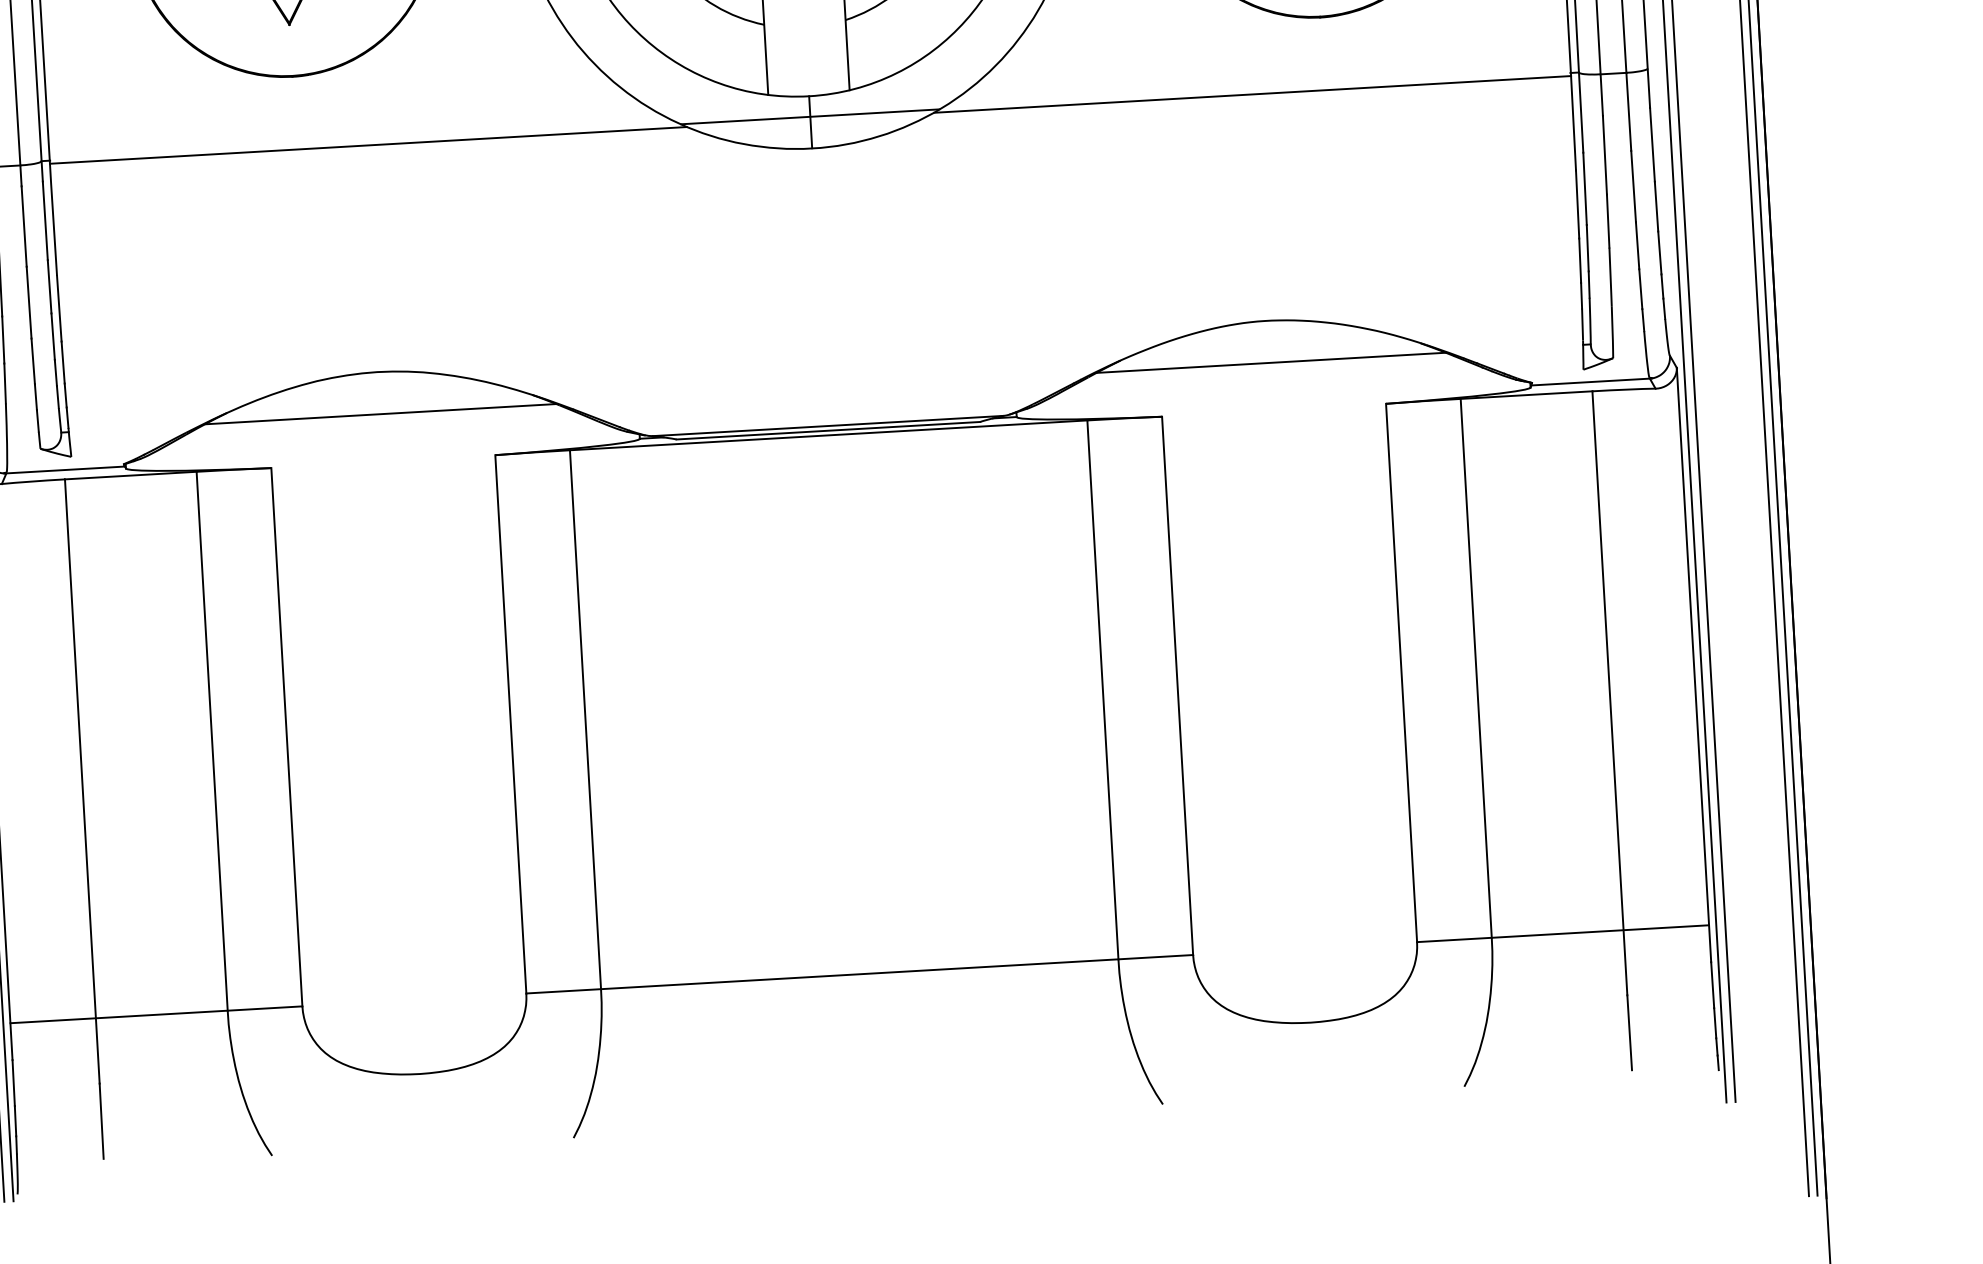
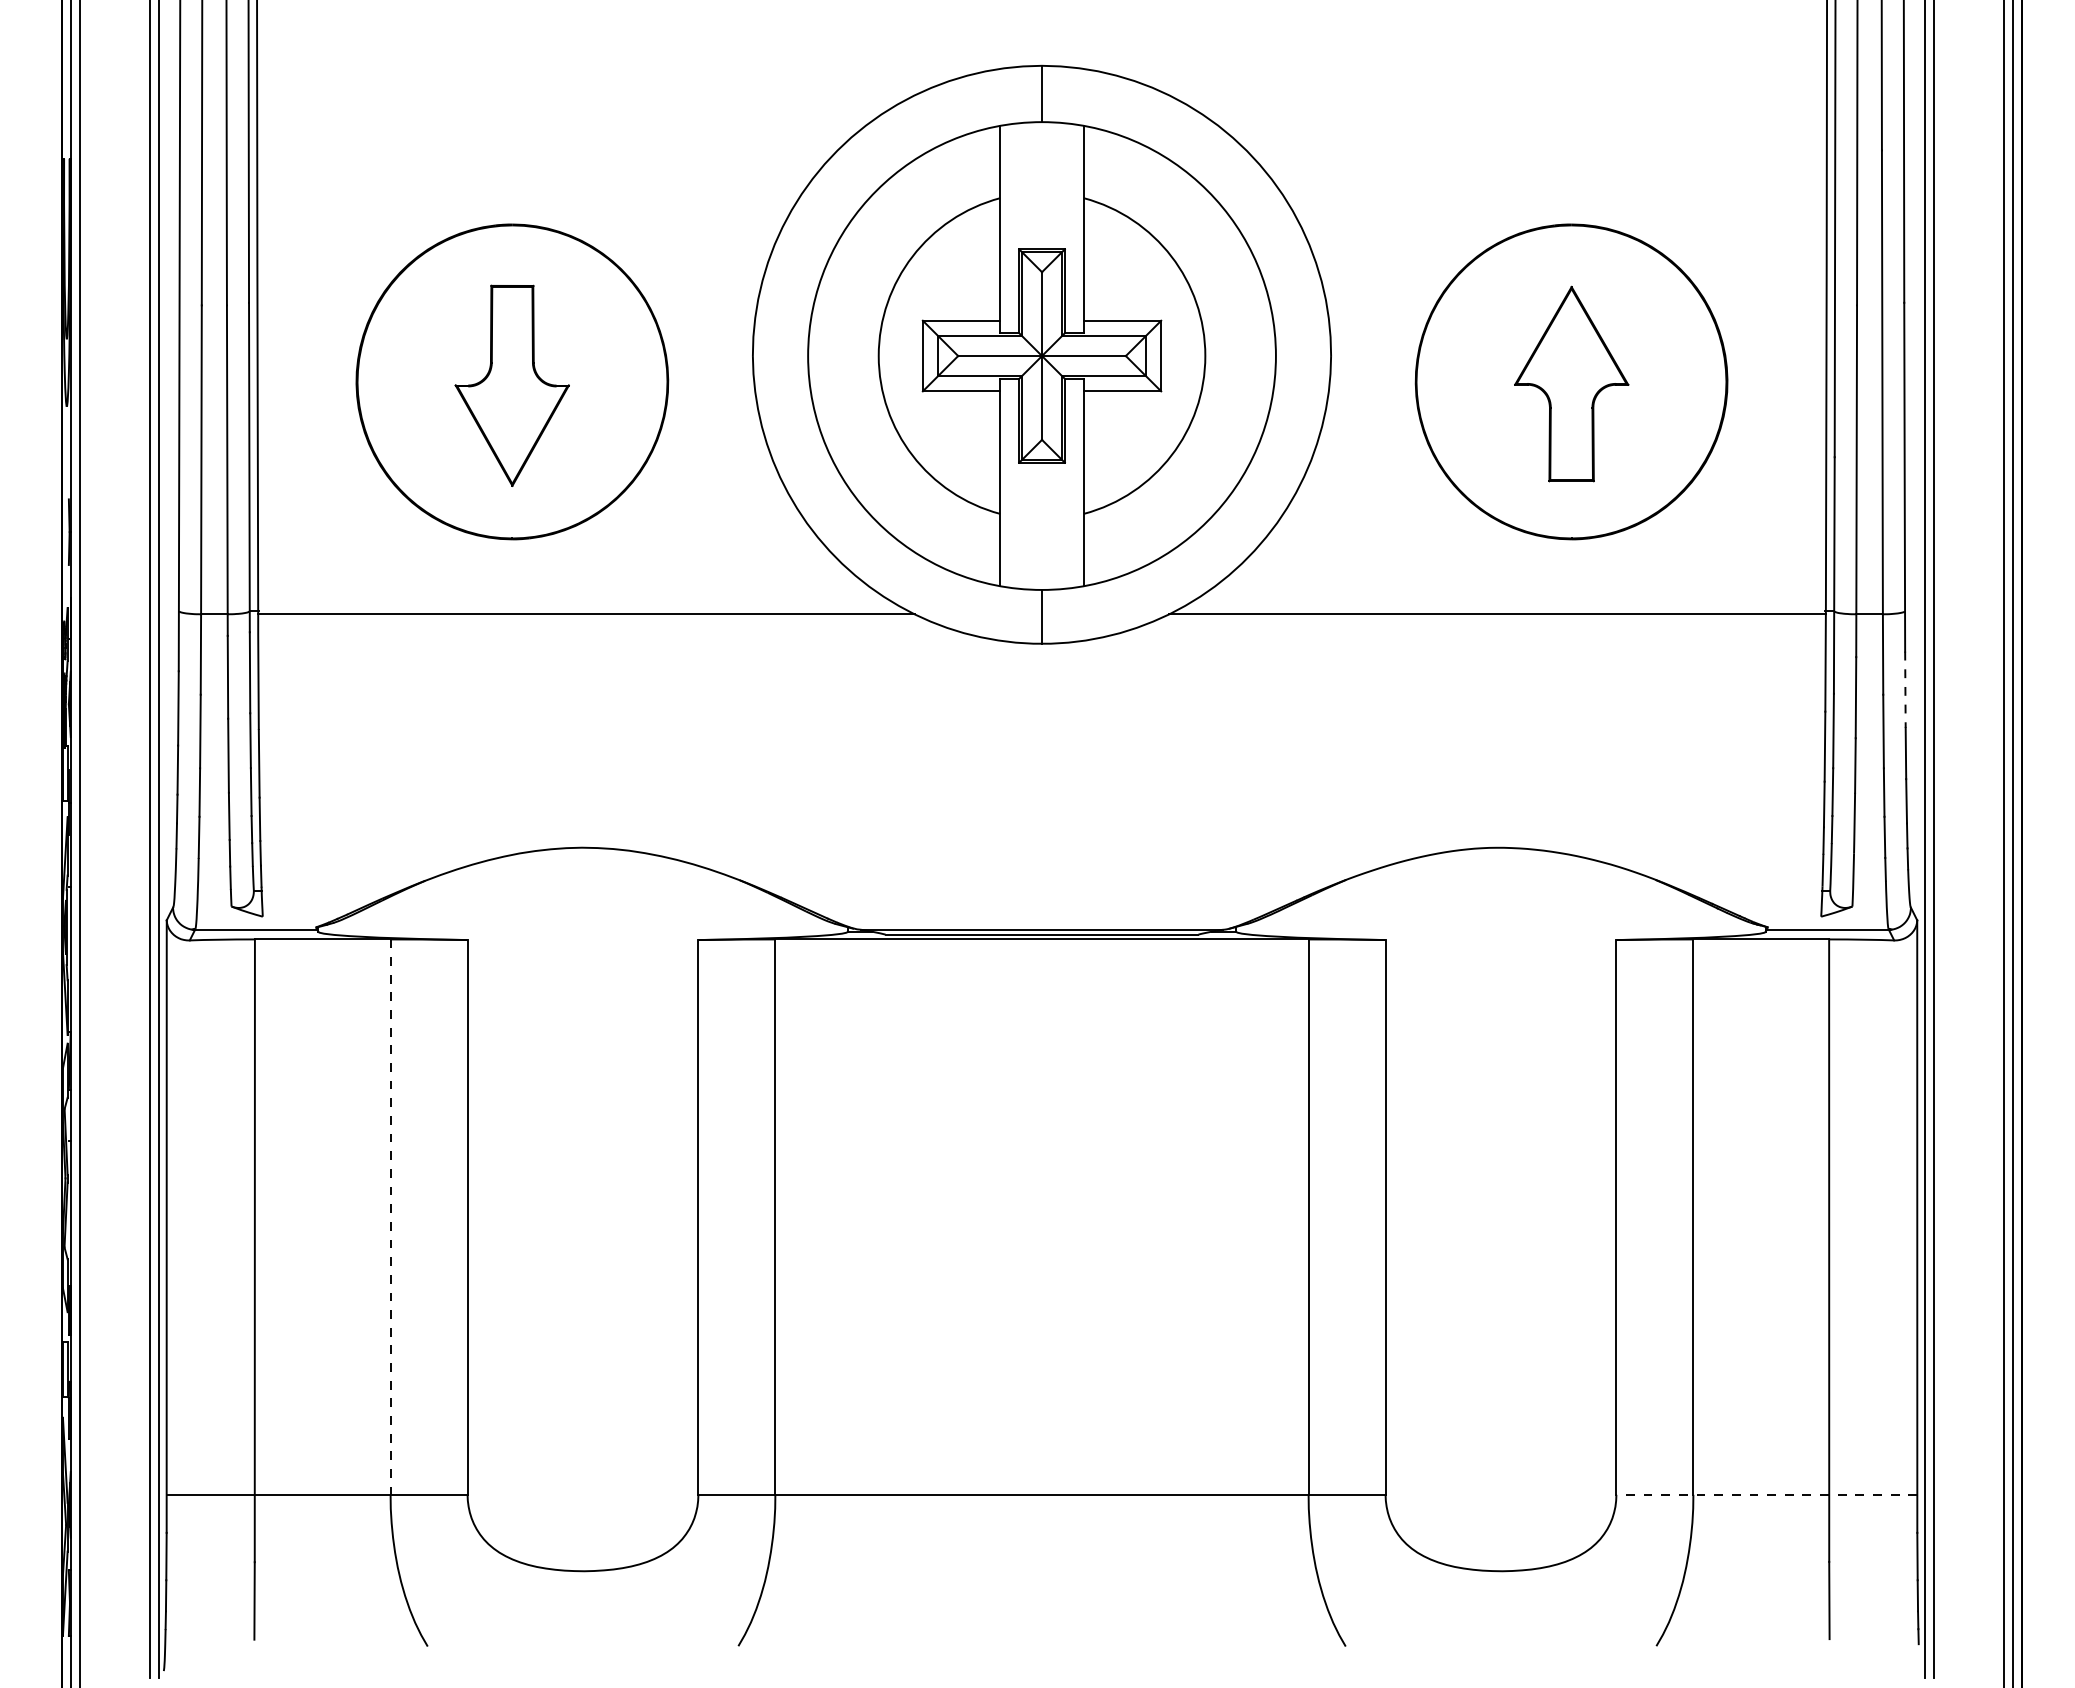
line: (809, 117) -> (1041, 611), removed
line: (1652, 145) -> (1905, 690), solid -> dashed
line: (1270, 363) -> (1500, 891), removed
line: (381, 414) -> (583, 891), removed
line: (212, 741) -> (390, 1217), solid -> dashed
line: (1562, 933) -> (1766, 1494), solid -> dashed

